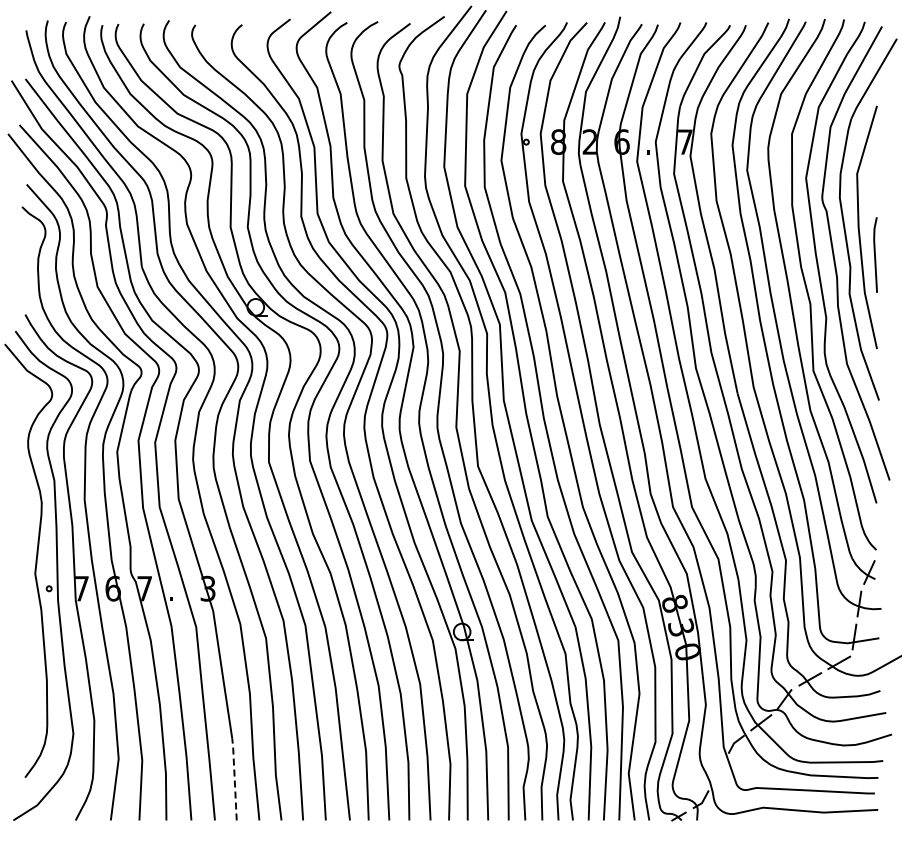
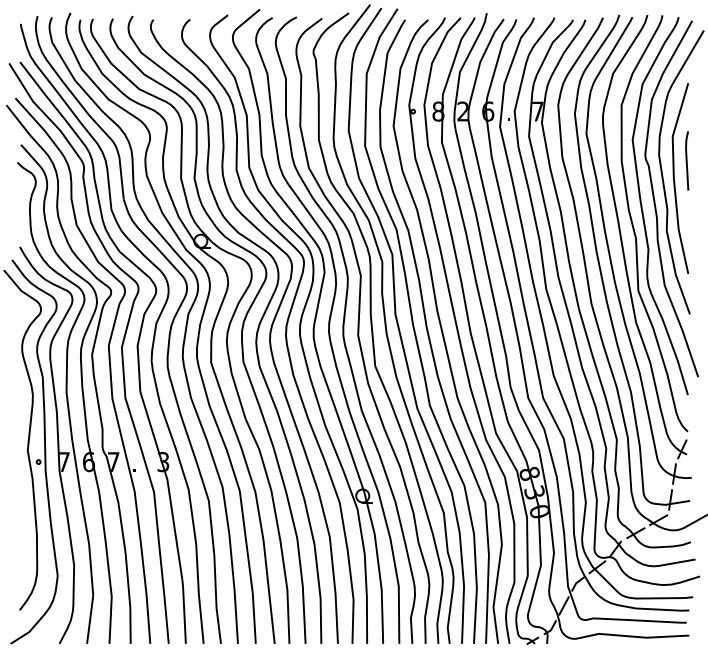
line: (875, 254) -> (687, 160), moved
line: (718, 772) -> (563, 606), added
line: (234, 778) -> (184, 610), dashed -> solid

